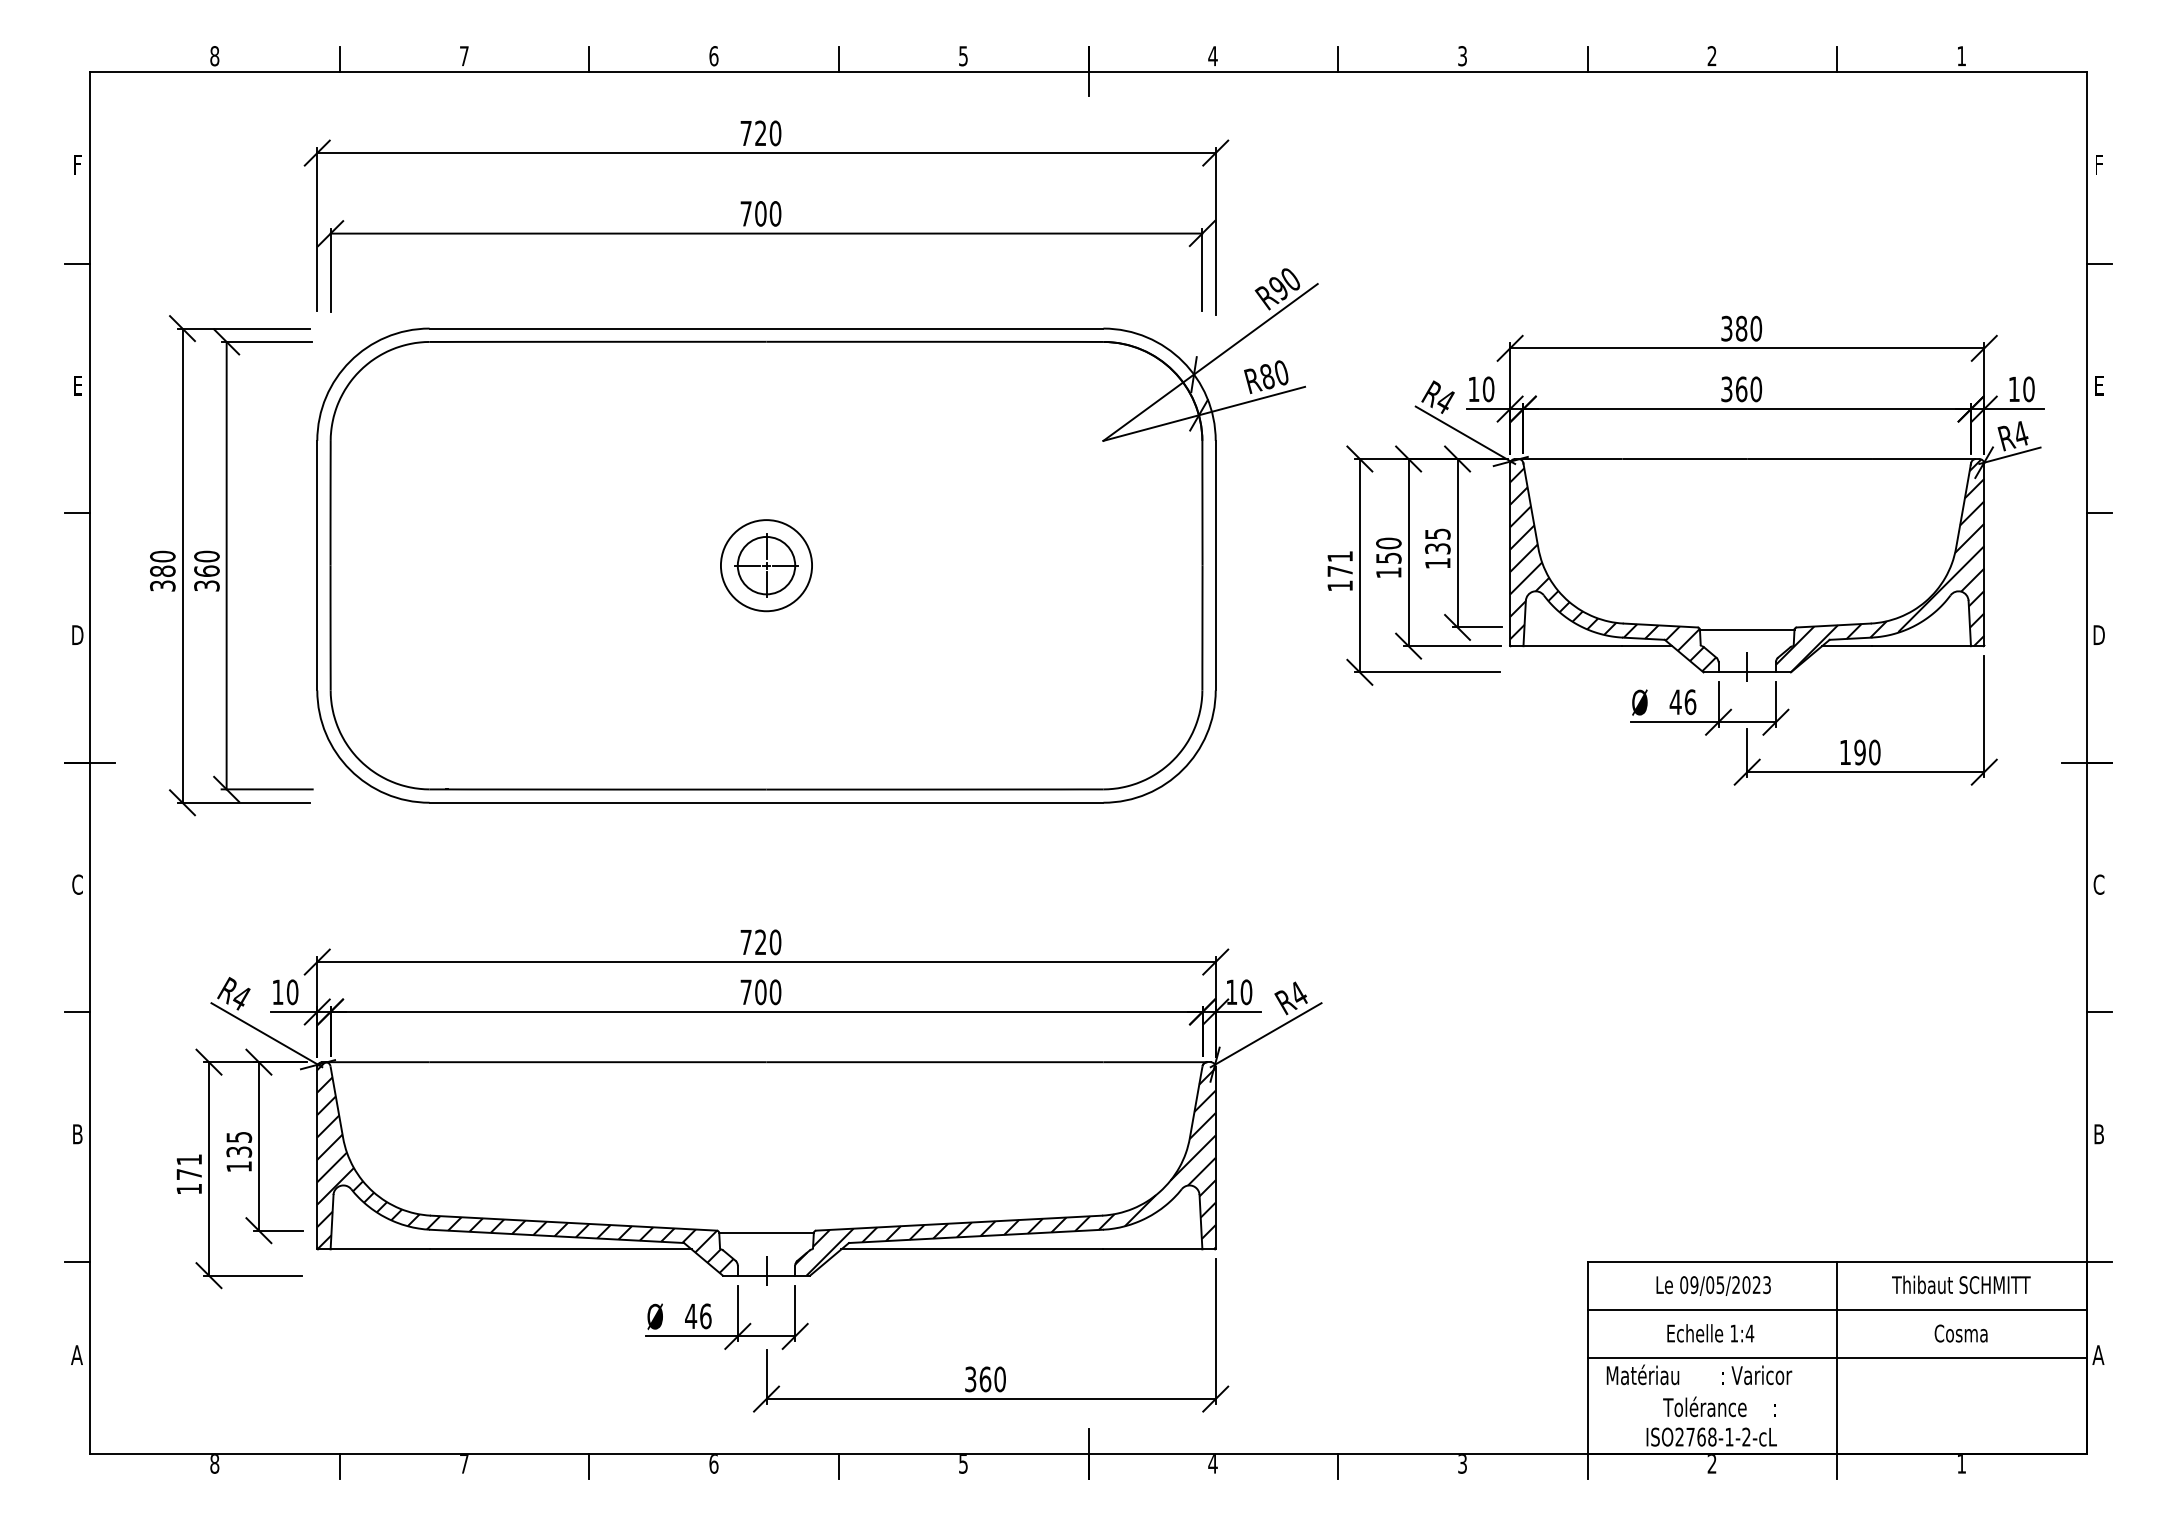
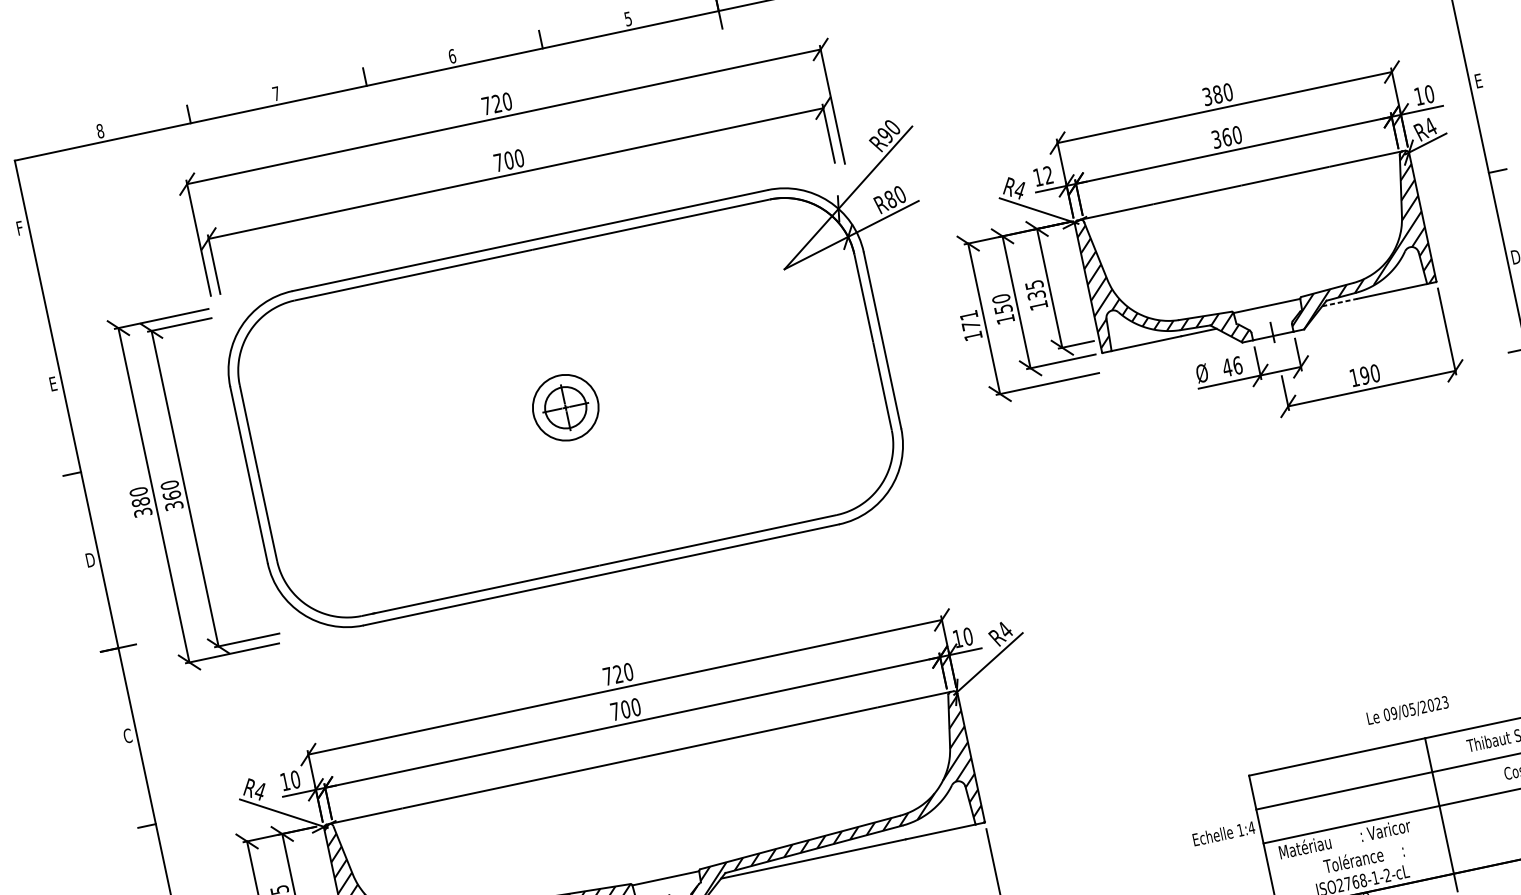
line: (77, 263) -> (34, 297), removed
text: (1488, 389) -> (1048, 175), 10 -> 12
line: (1847, 646) -> (1340, 302), solid -> dashed
text: (1713, 1285) -> (1407, 710), moved
text: (1710, 1333) -> (1223, 833), moved

